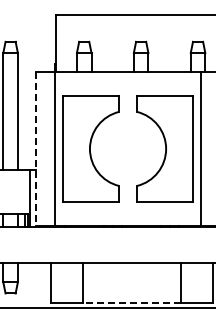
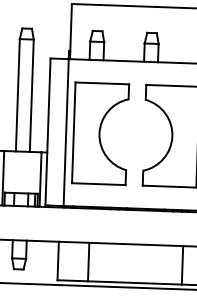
line: (36, 148) -> (48, 131), dashed -> solid
line: (131, 303) -> (134, 282), dashed -> solid

